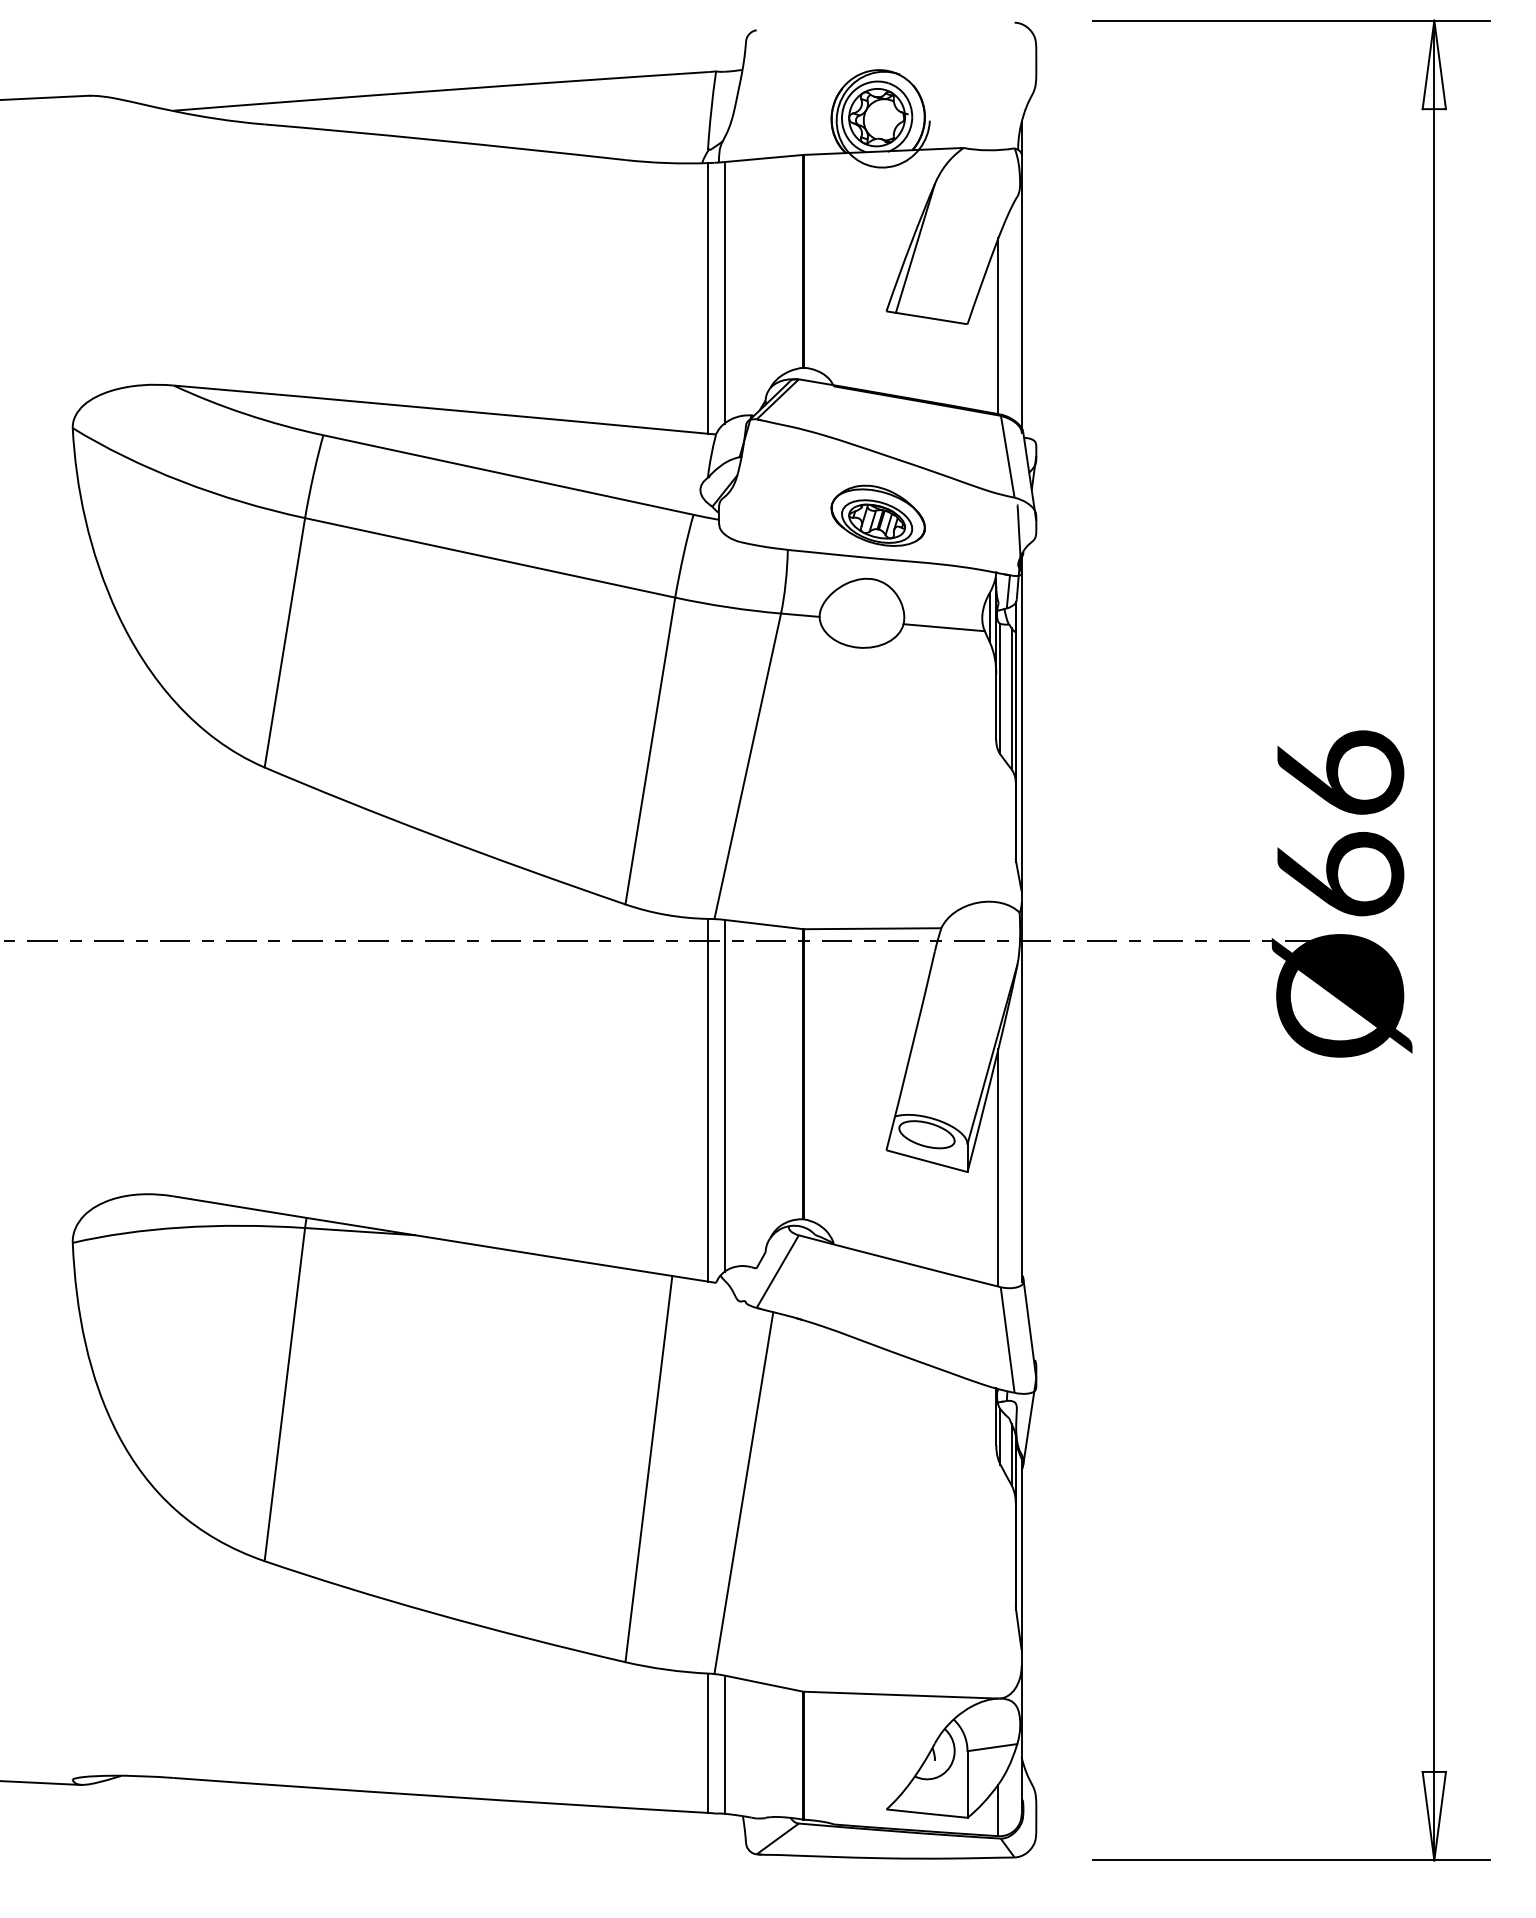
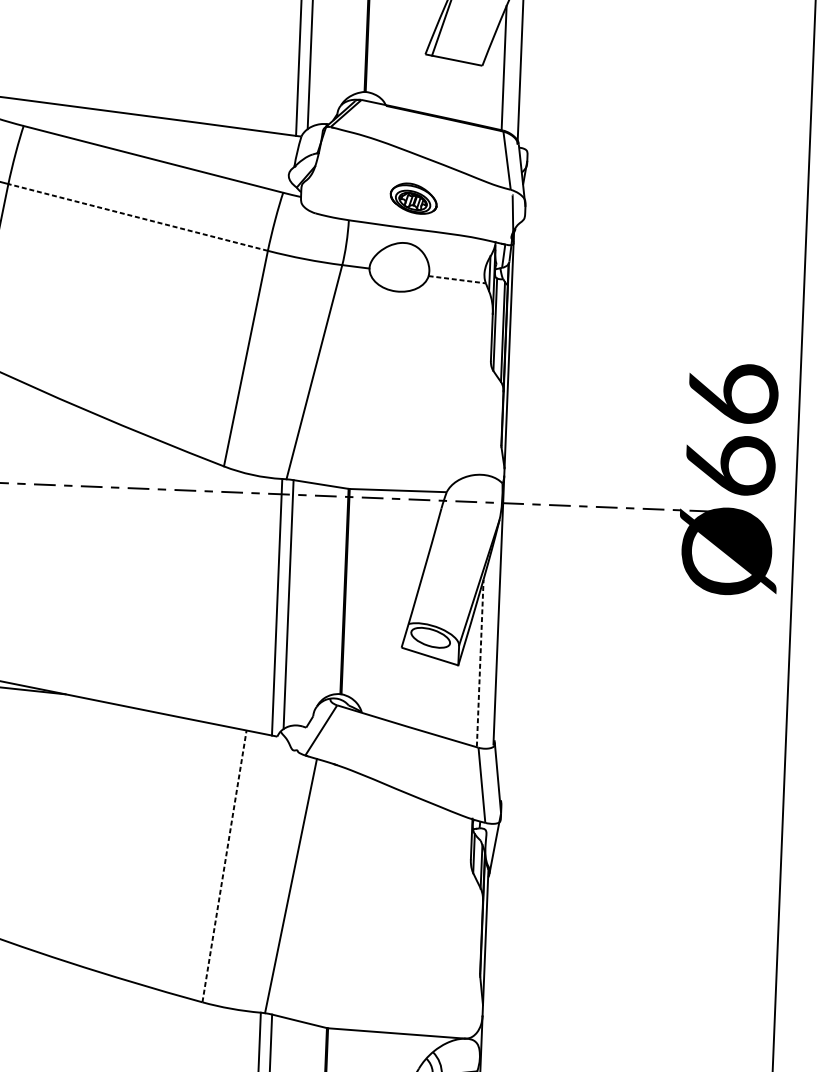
part: (877, 515) -> (413, 198), size x0.7
line: (489, 557) -> (137, 217), solid -> dashed
line: (944, 627) -> (457, 279), solid -> dashed
line: (998, 1166) -> (480, 662), solid -> dashed
line: (648, 1468) -> (224, 865), solid -> dashed

